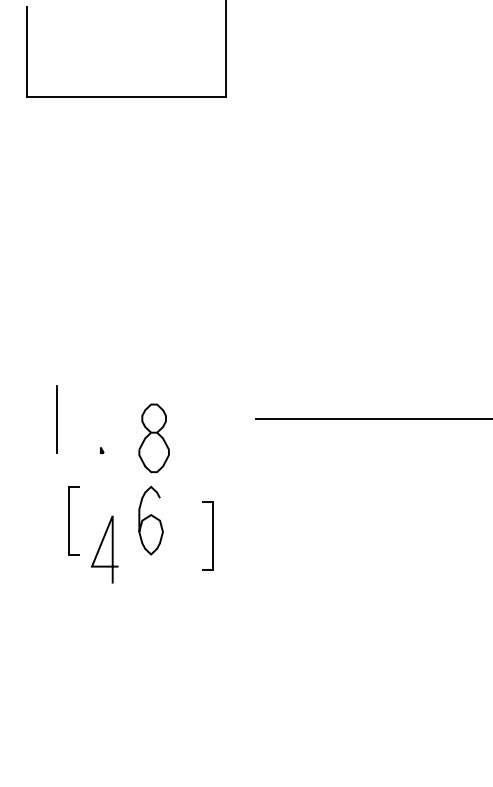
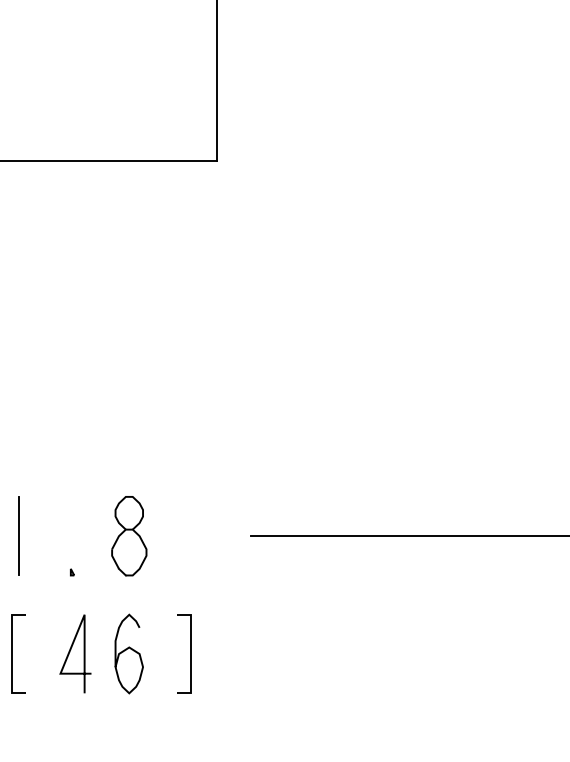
part: (153, 438) -> (128, 536), moved
line: (69, 520) -> (13, 653), moved
line: (212, 535) -> (190, 653), moved
line: (100, 548) -> (70, 652), moved

